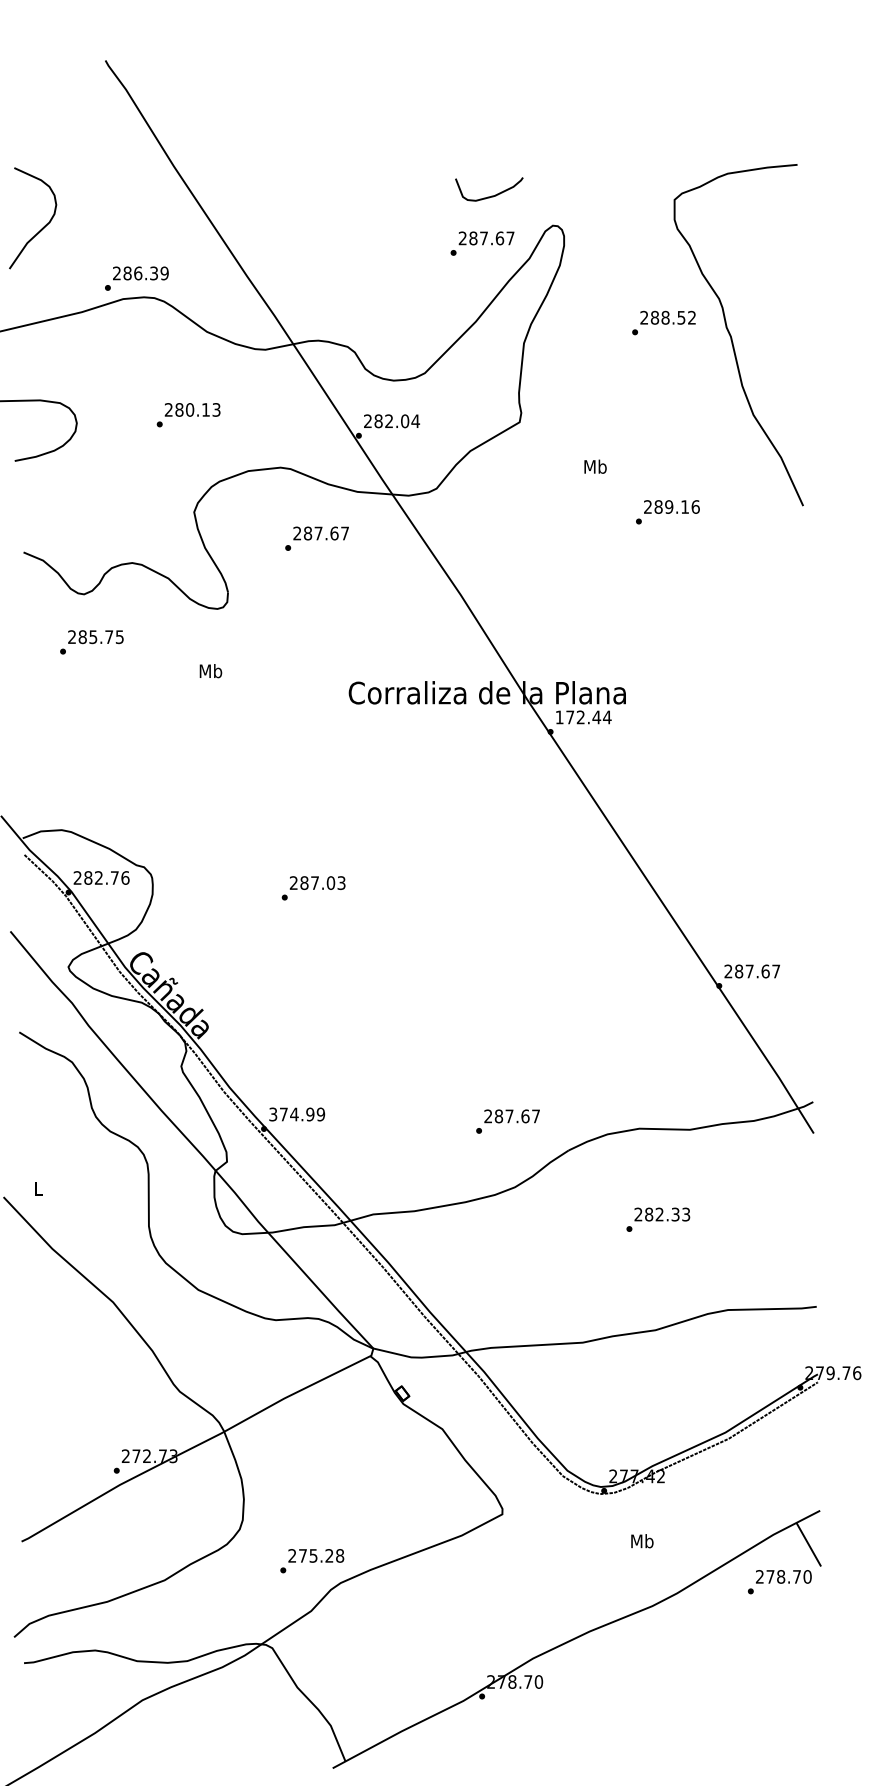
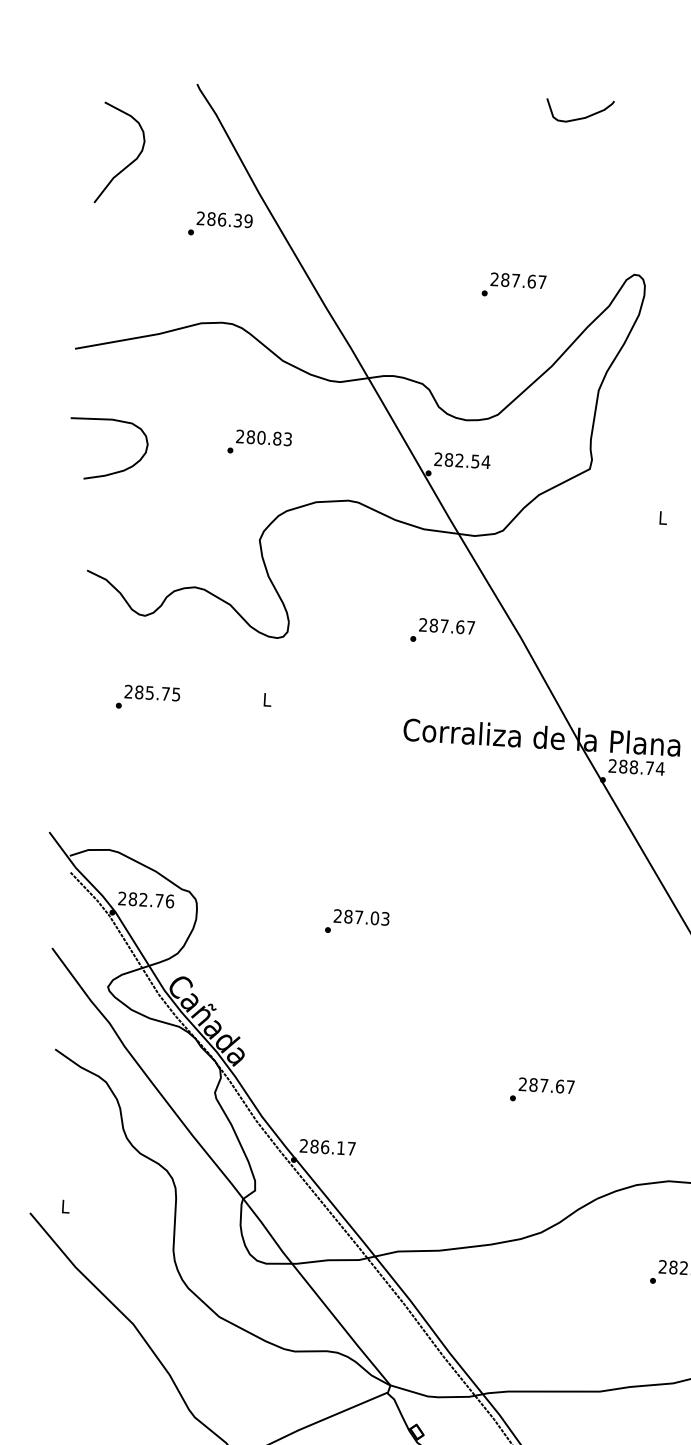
curve: (491, 195) -> (581, 117), moved
curve: (42, 227) -> (129, 163), moved
text: (482, 243) -> (514, 285), moved
text: (136, 278) -> (220, 224), moved
text: (205, 409) -> (276, 438), 280.13 -> 280.83
text: (405, 421) -> (475, 461), 282.04 -> 282.54
text: (595, 466) -> (663, 517), Mb -> L
text: (316, 538) -> (442, 631), moved
text: (91, 642) -> (147, 698), moved
text: (210, 671) -> (266, 700), Mb -> L
text: (578, 717) -> (631, 767), 172.44 -> 288.74
text: (297, 1114) -> (328, 1147), 374.99 -> 286.17
text: (507, 1121) -> (541, 1090), moved

